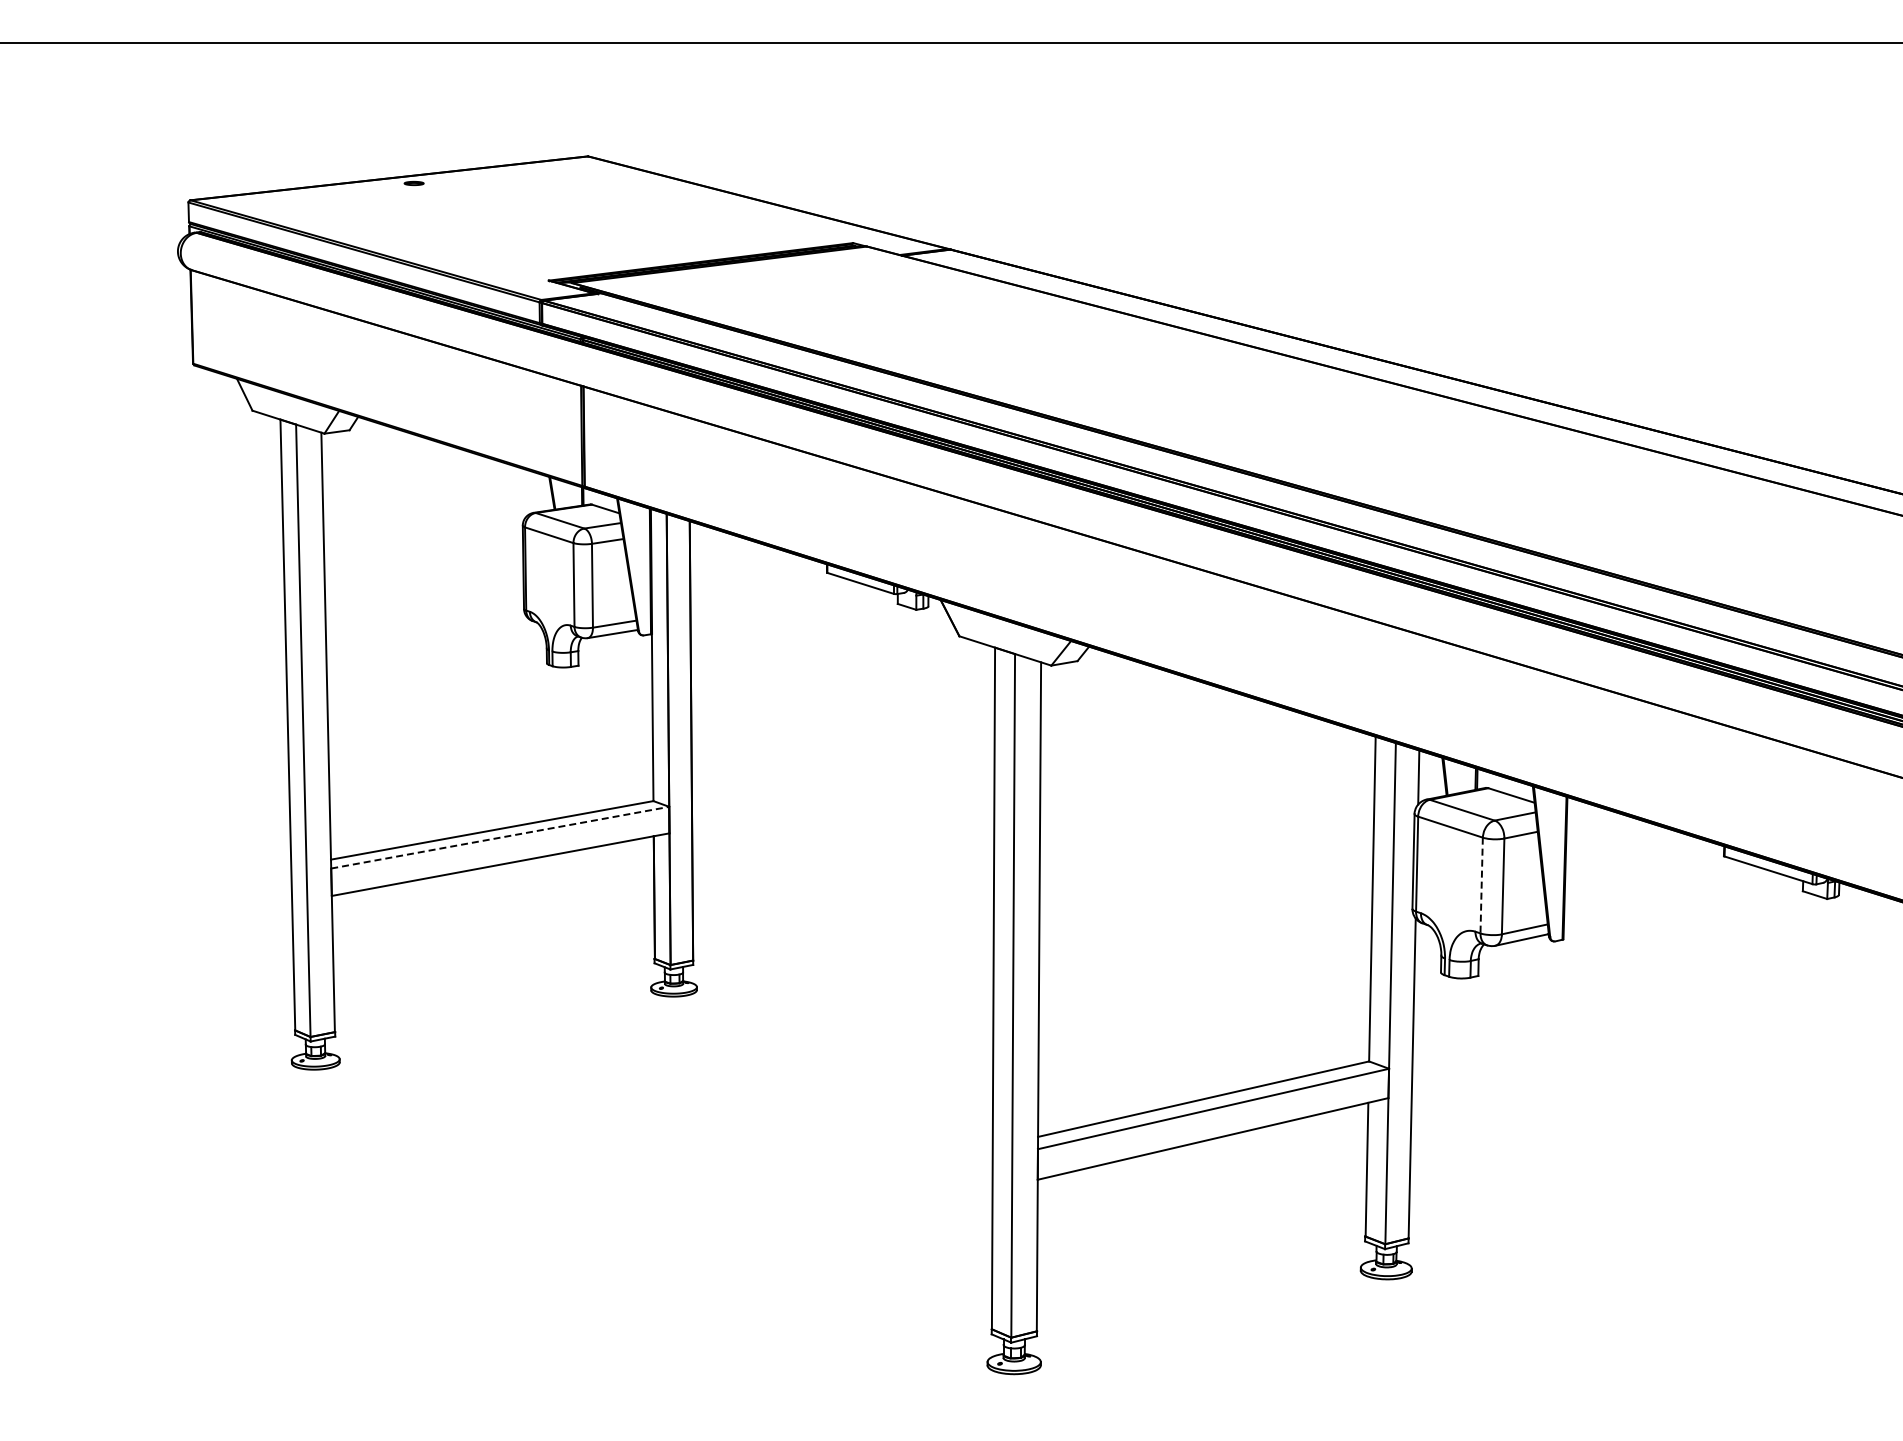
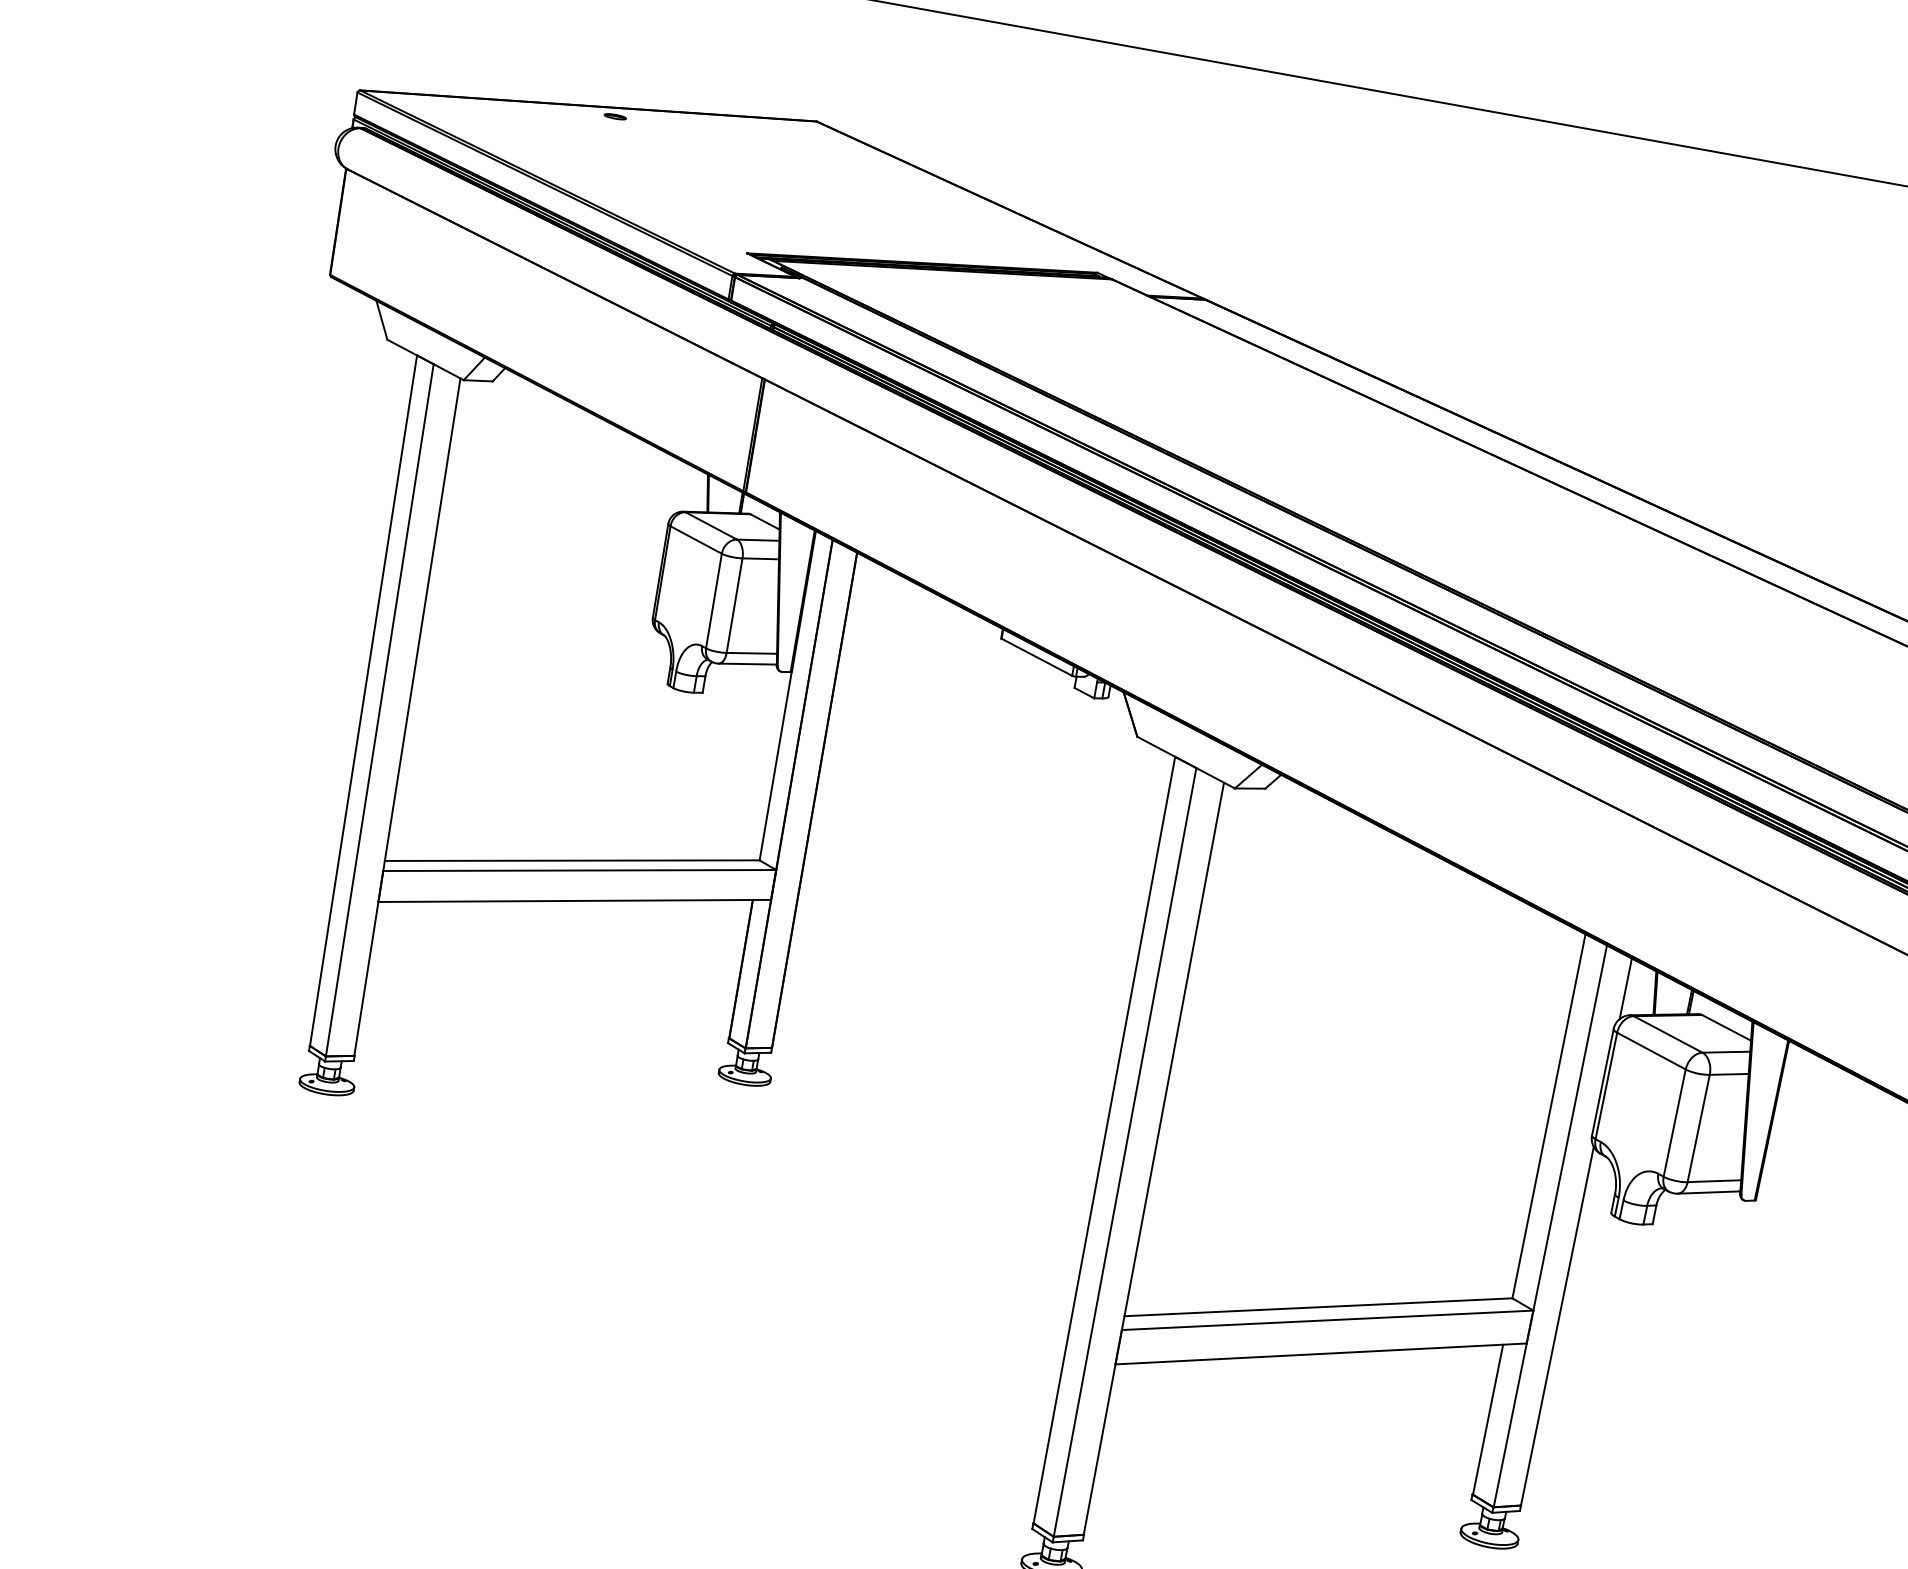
line: (500, 837) -> (580, 870), dashed -> solid
line: (1481, 885) -> (1674, 1123), dashed -> solid

